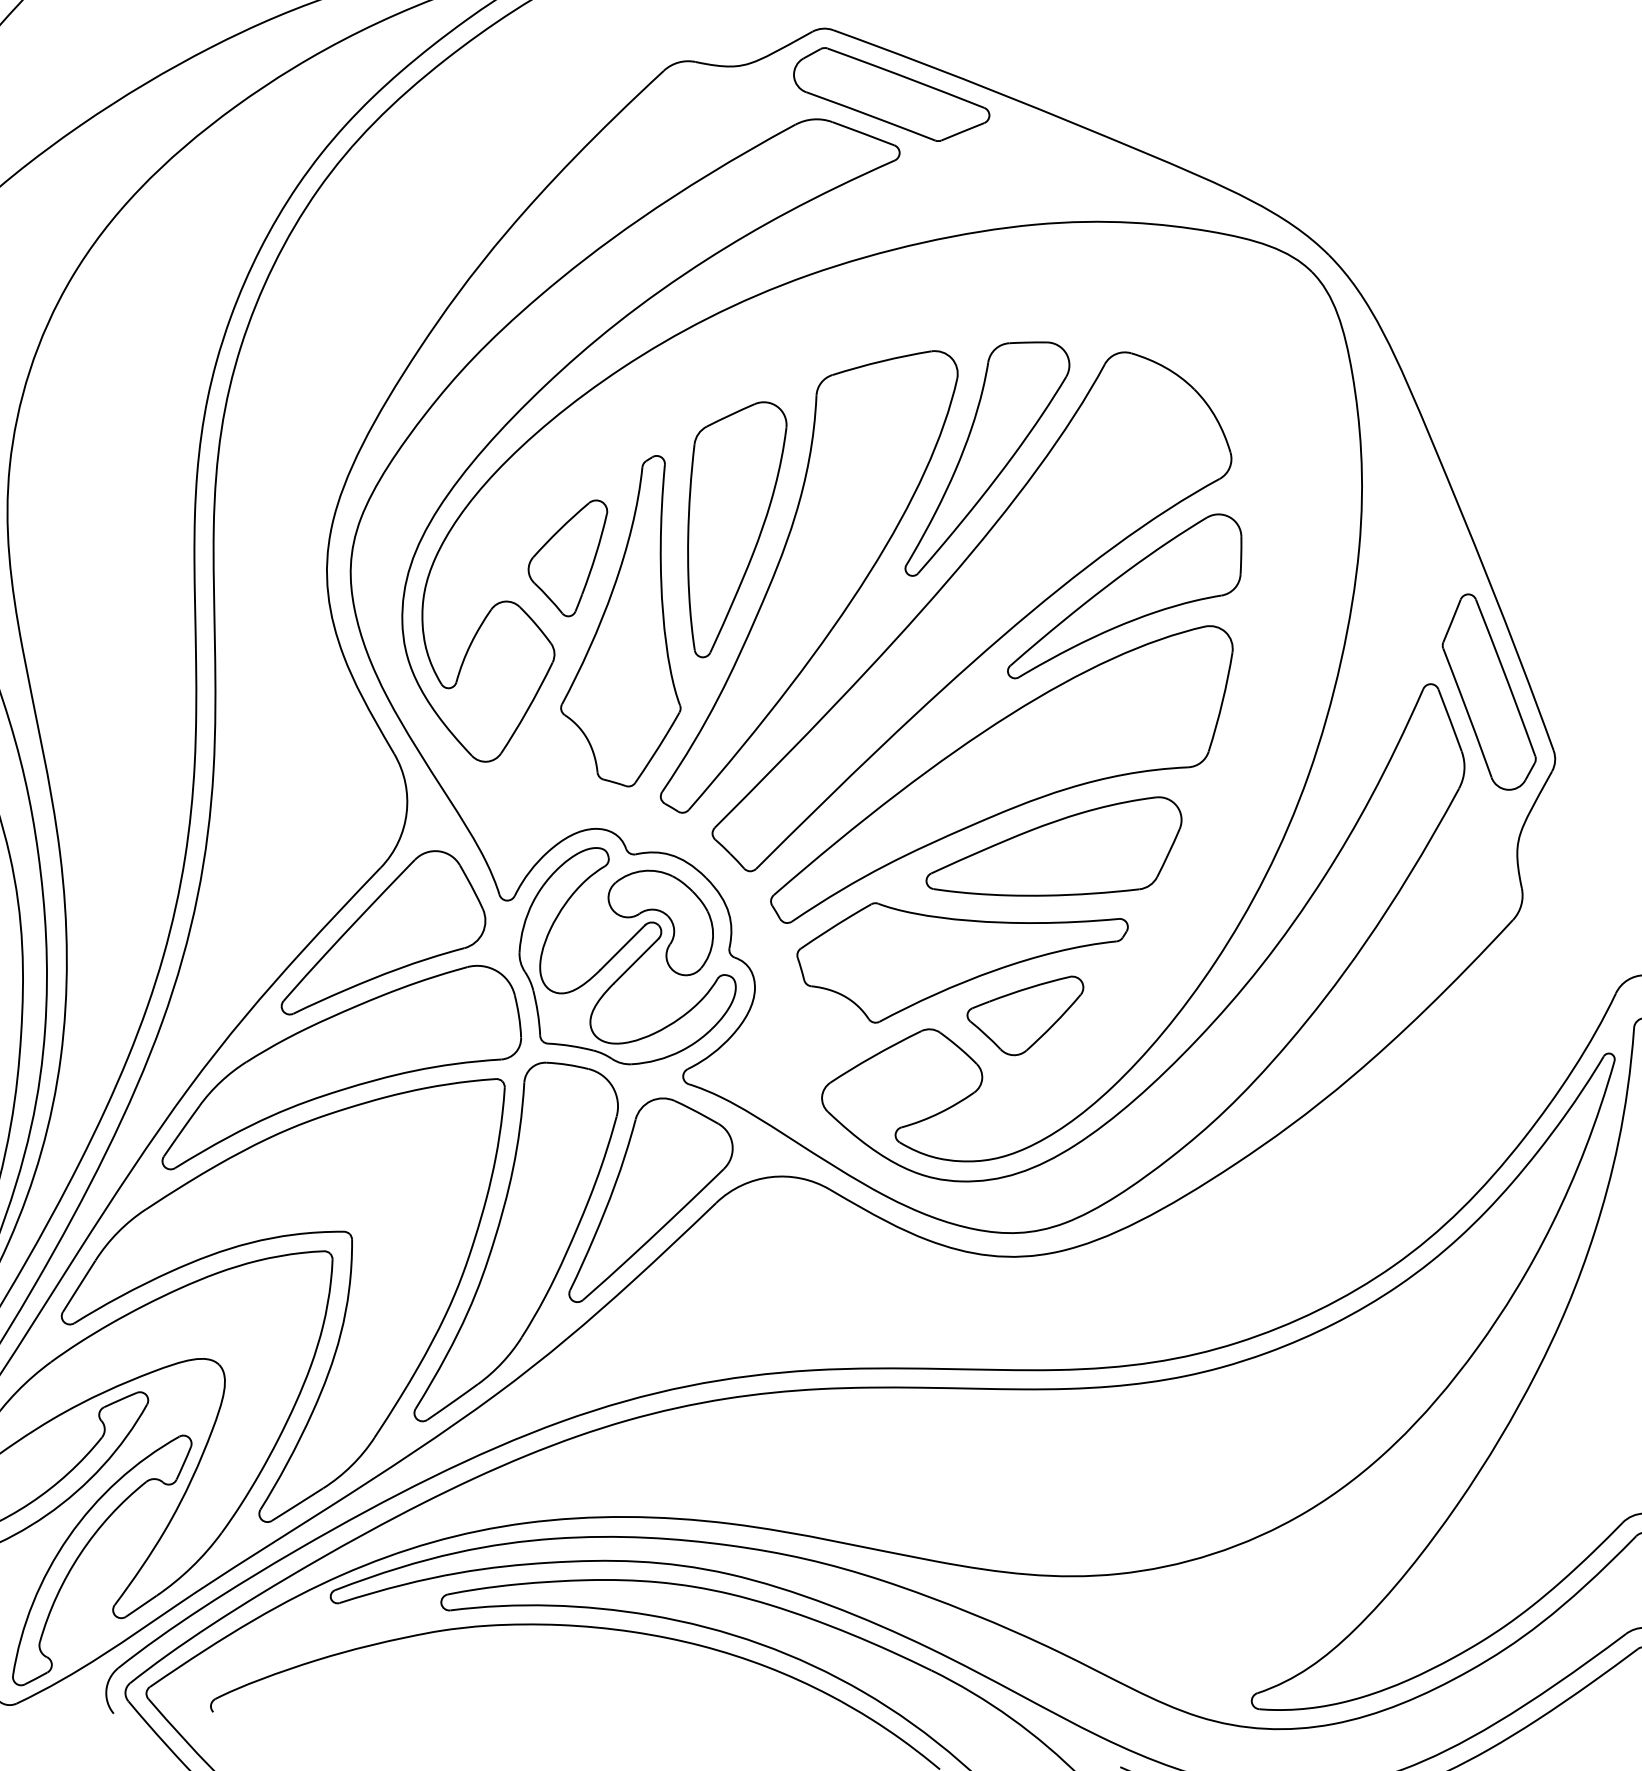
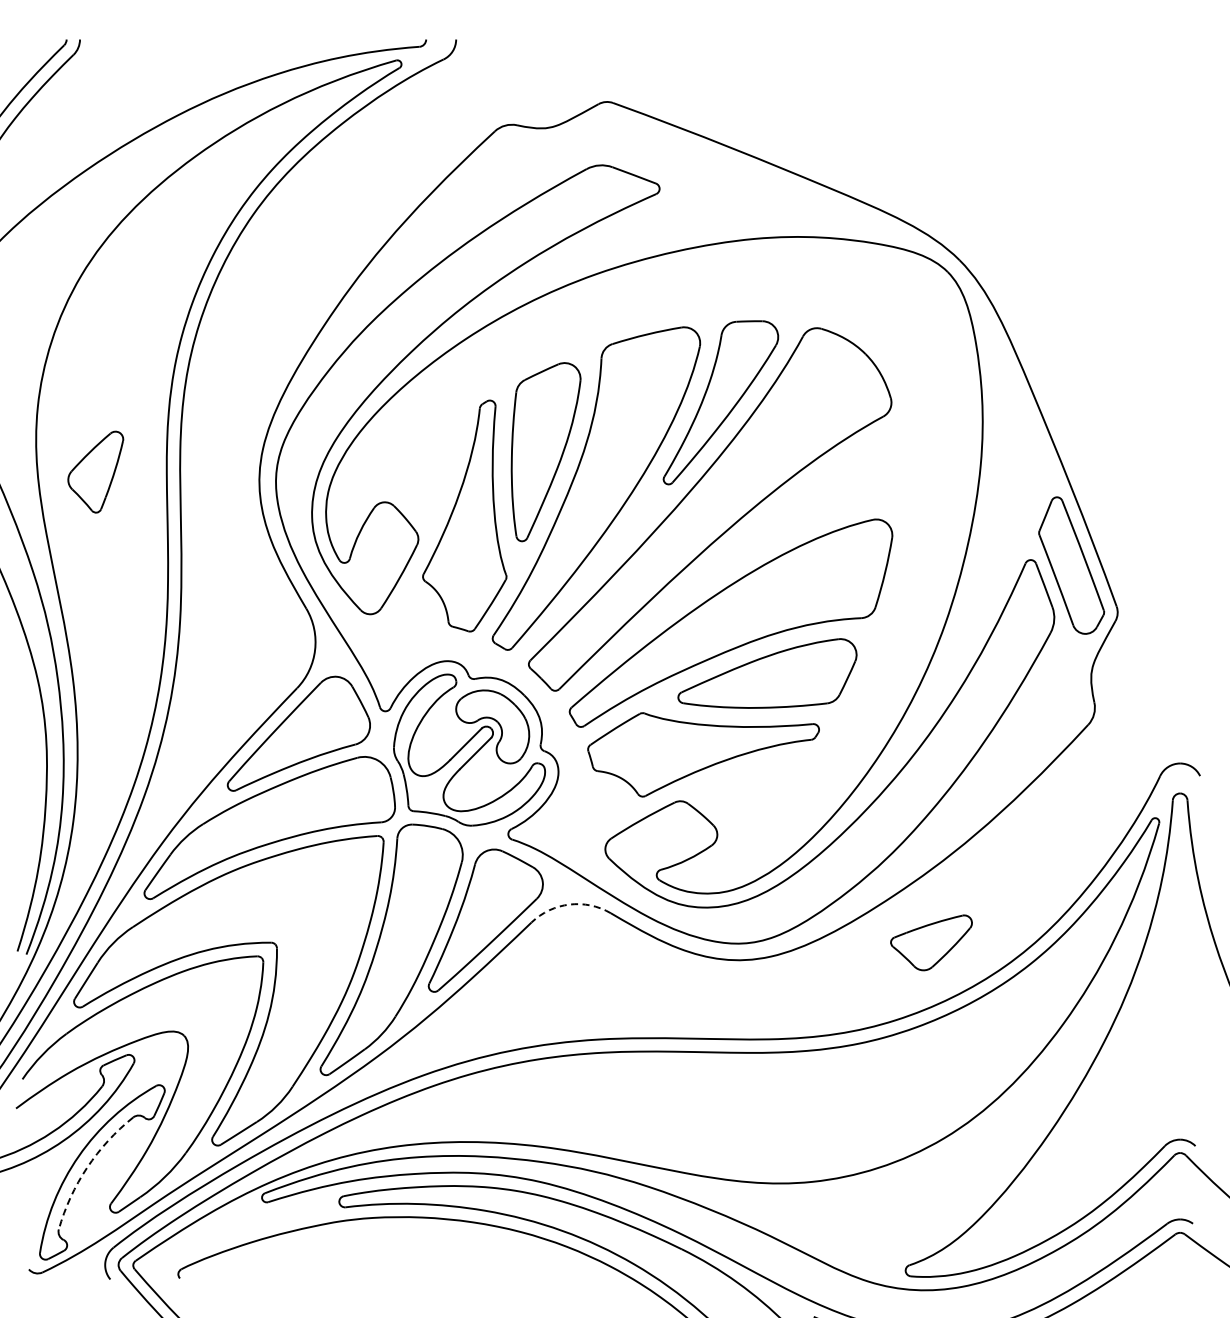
part: (890, 93) -> (653, 147), removed
part: (567, 557) -> (95, 471), moved
part: (1124, 596) -> (816, 498), removed
part: (1025, 1015) -> (931, 942), moved
arc: (770, 1177) -> (569, 904), solid -> dashed
arc: (80, 1553) -> (87, 1167), solid -> dashed

